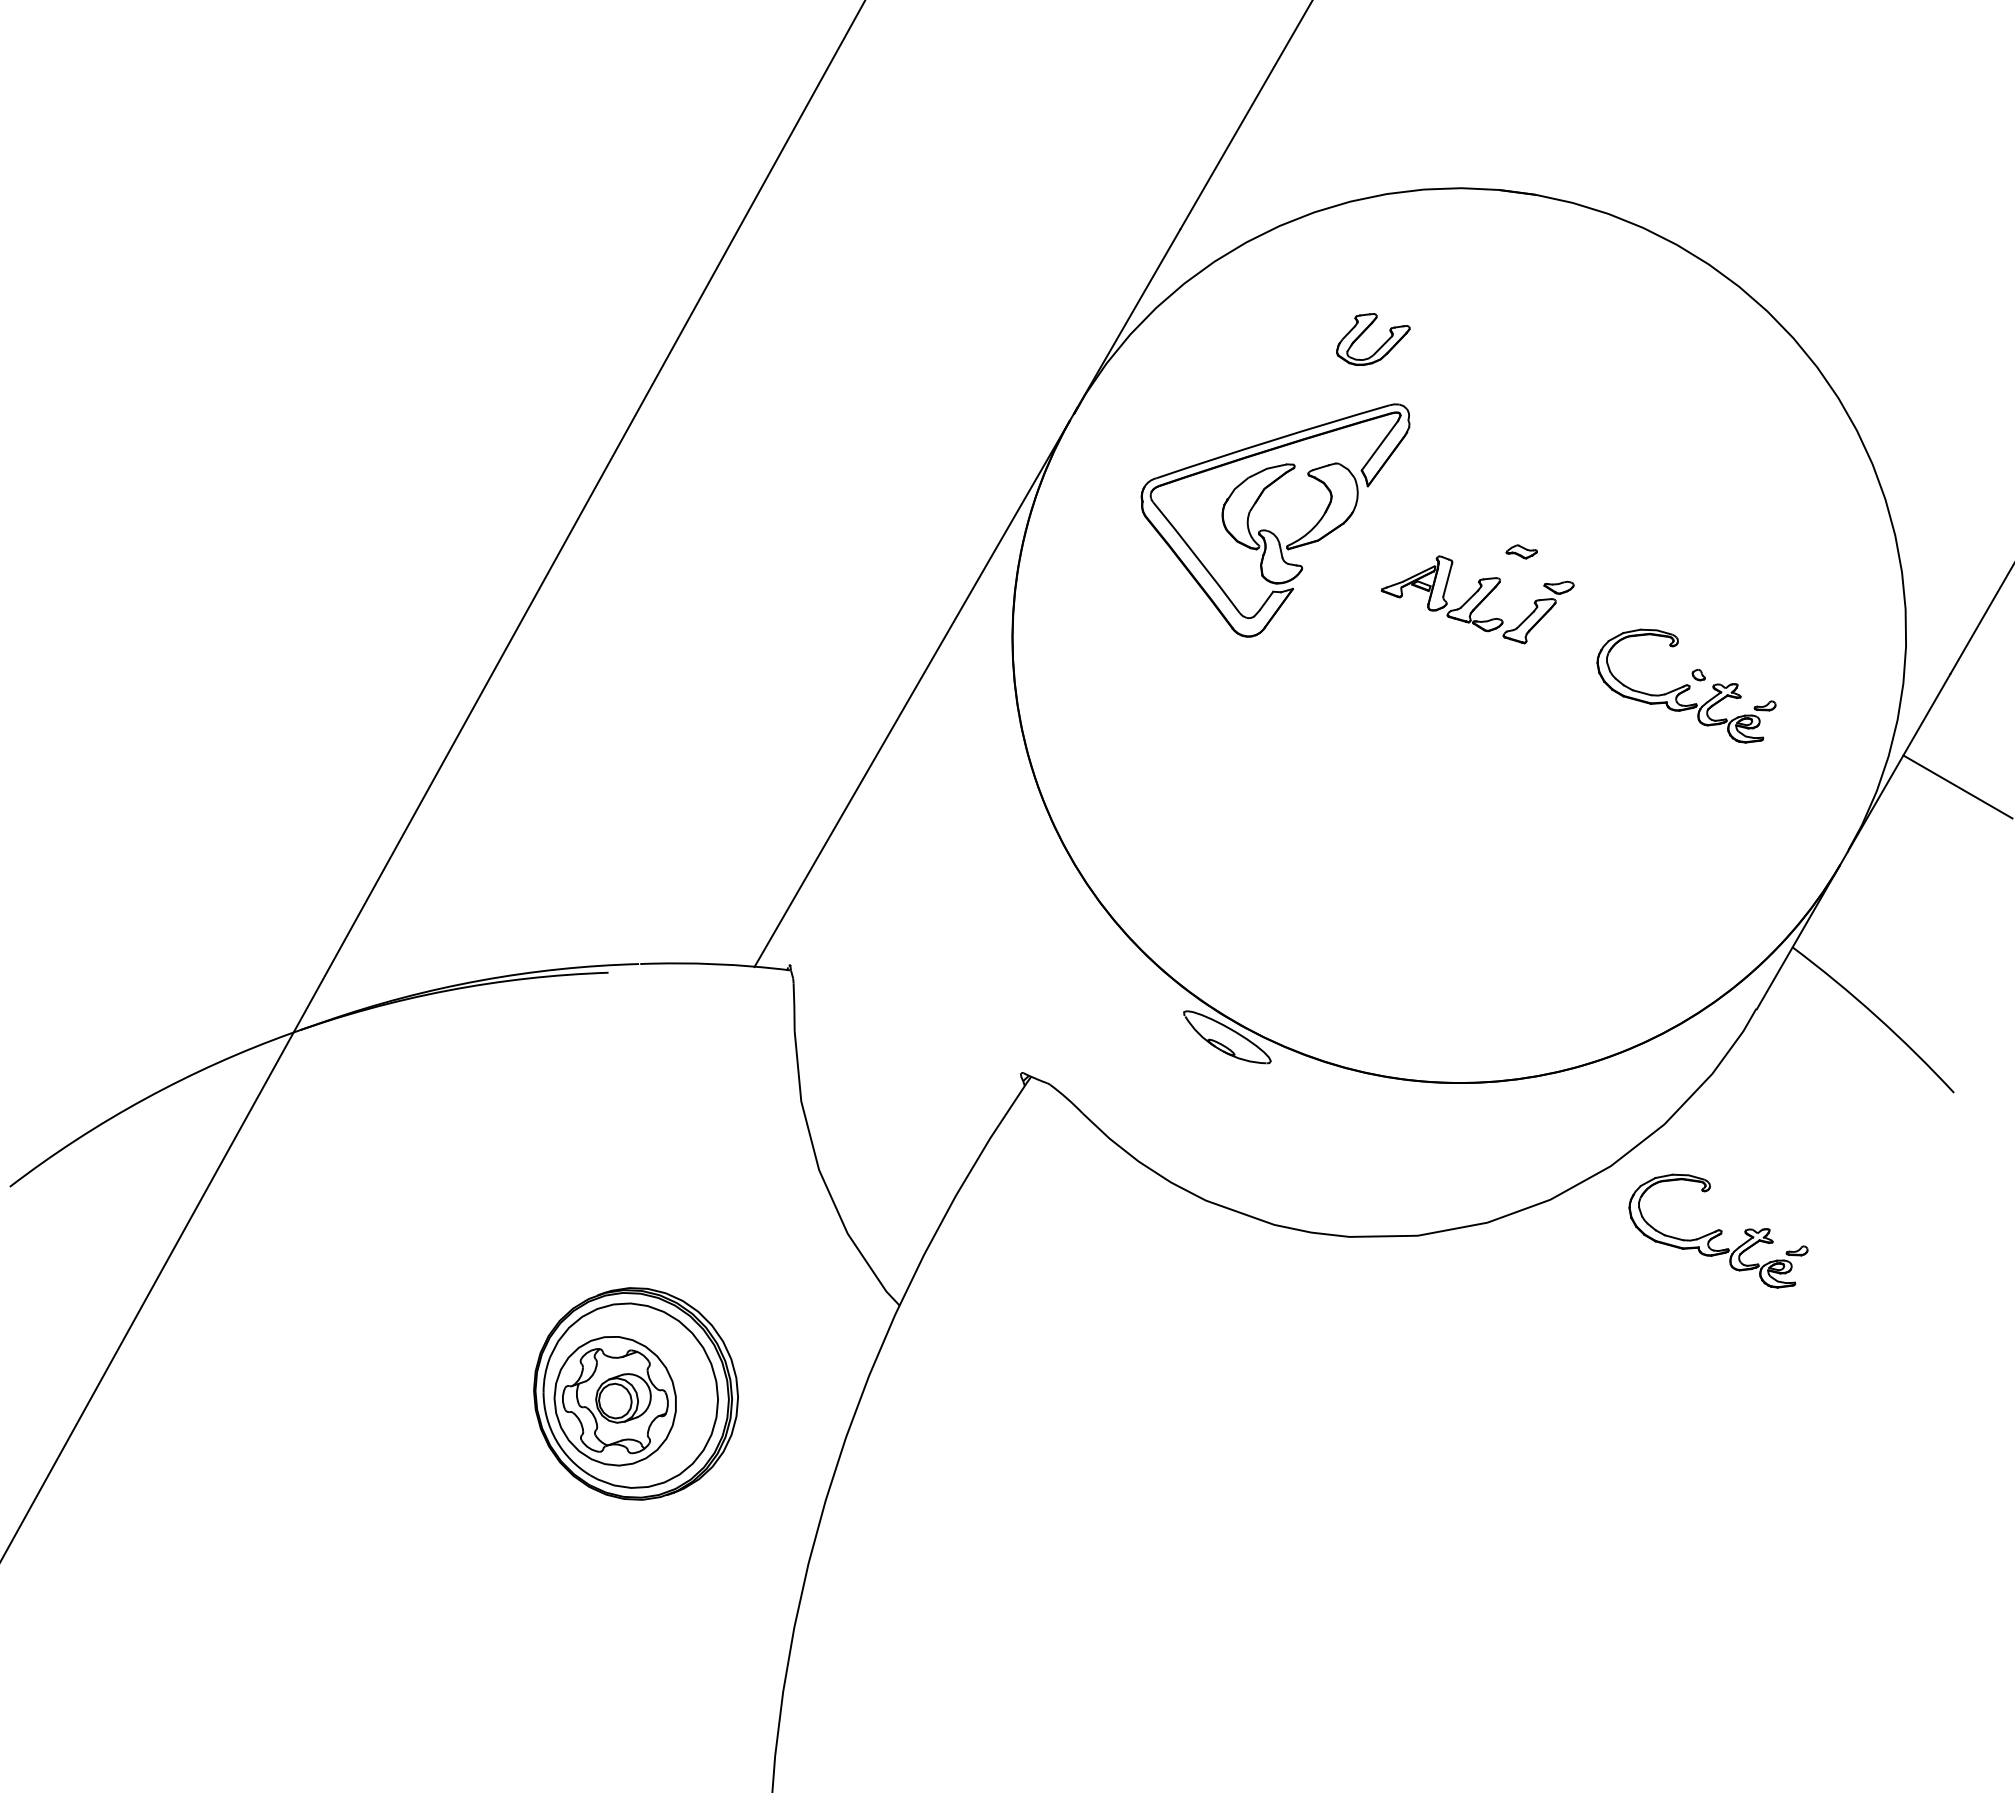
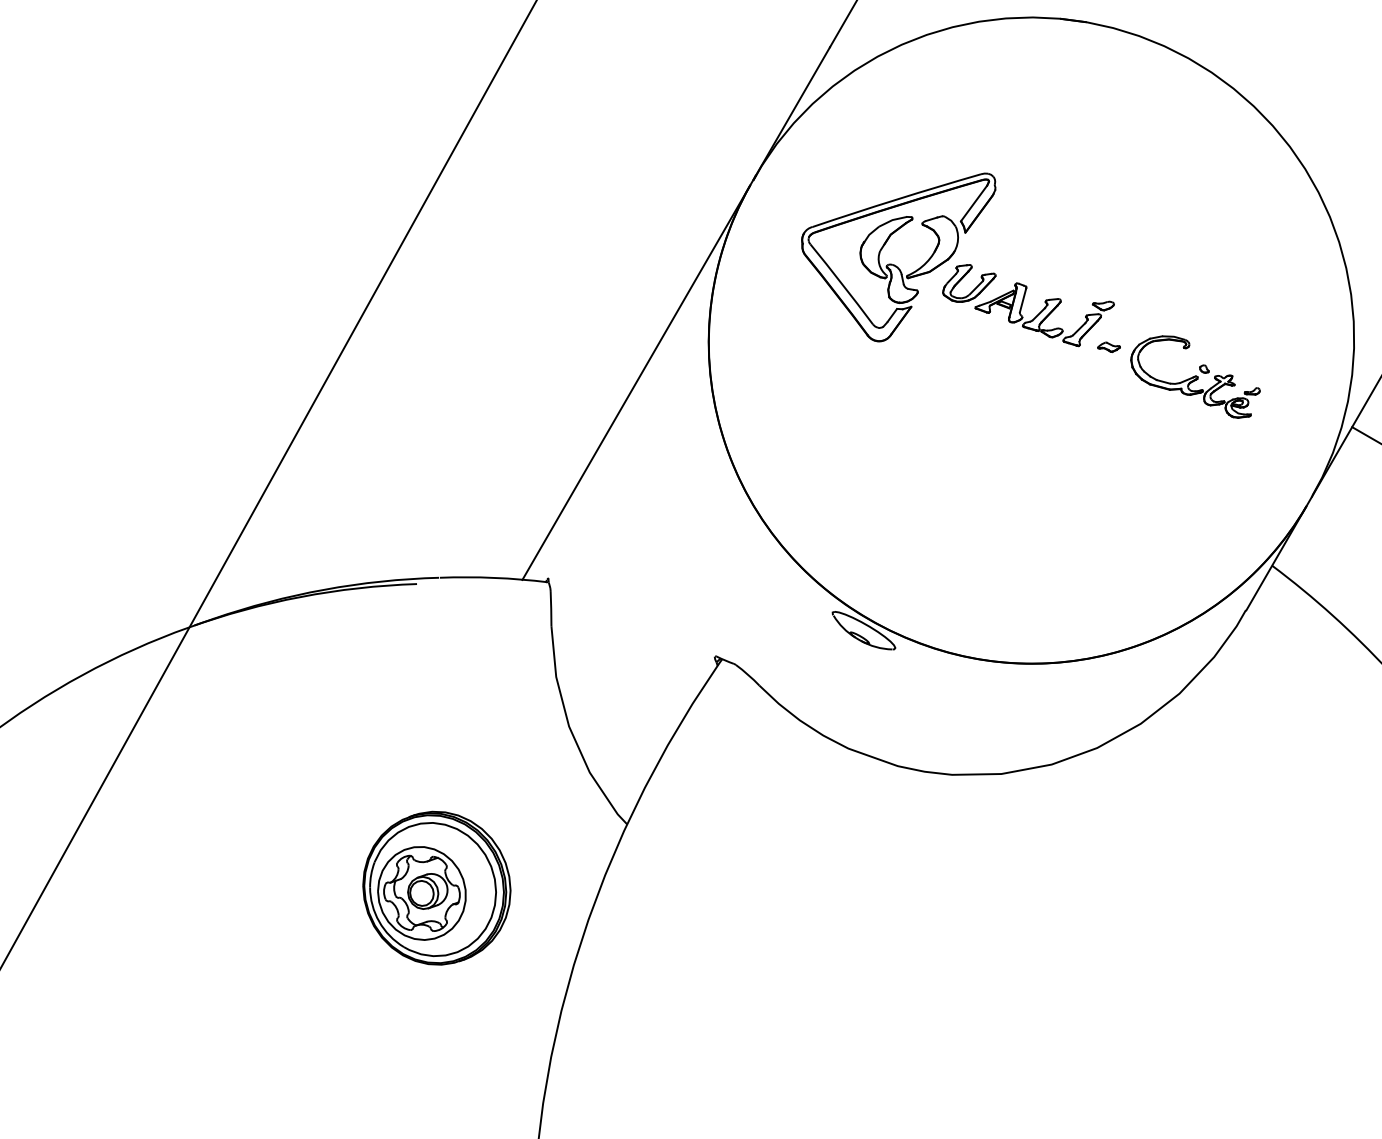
part: (1380, 346) -> (974, 288), moved
part: (1521, 551) -> (1108, 347), moved
part: (1718, 1230) -> (1218, 770), removed

